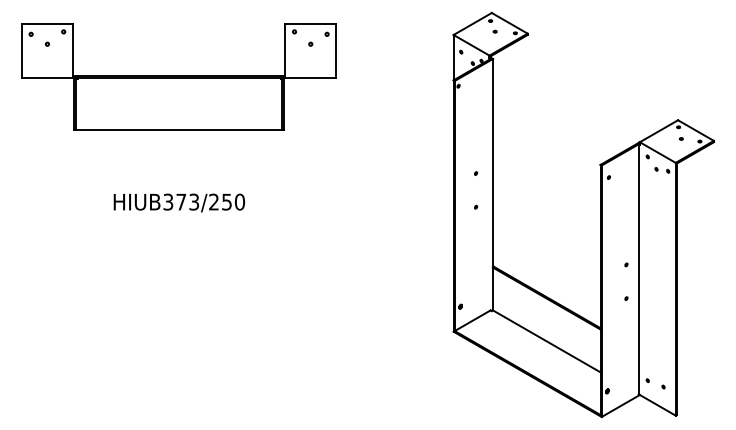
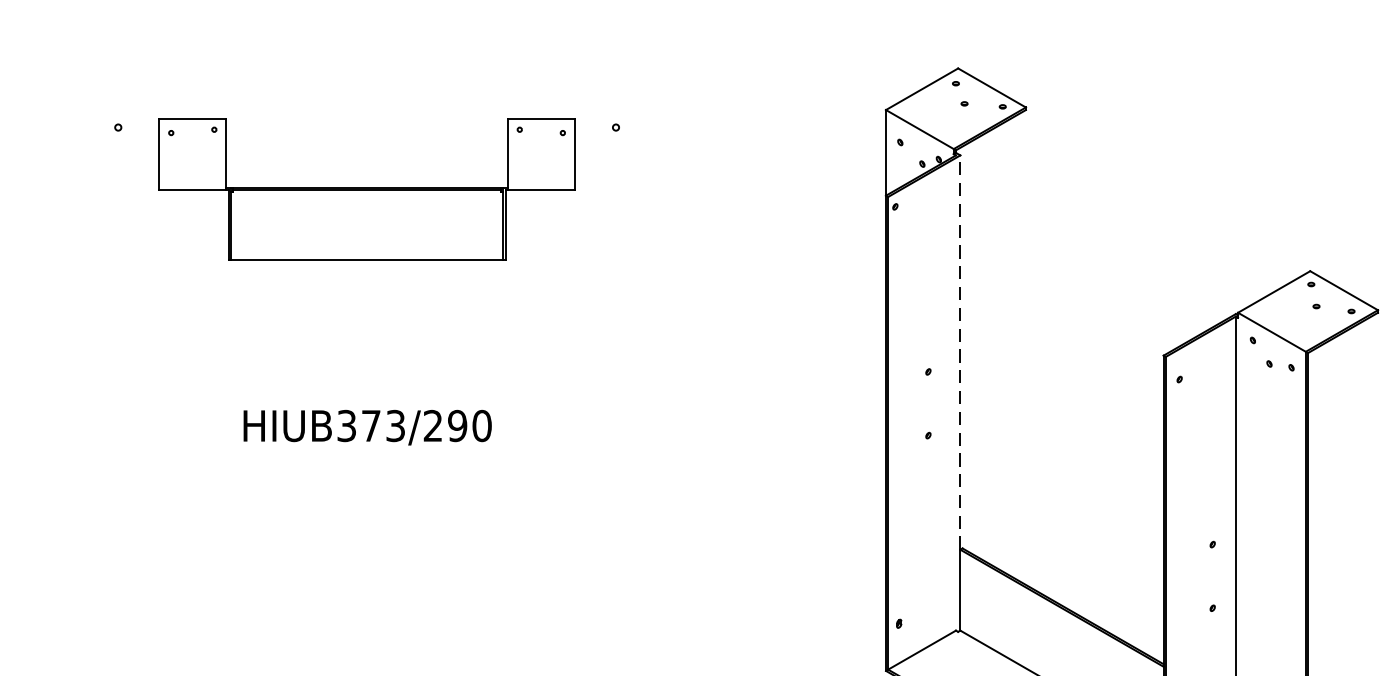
part: (178, 76) -> (365, 188), size x0.7
line: (492, 162) -> (959, 351), solid -> dashed
text: (226, 201) -> (456, 424), HIUB373/250 -> HIUB373/290

